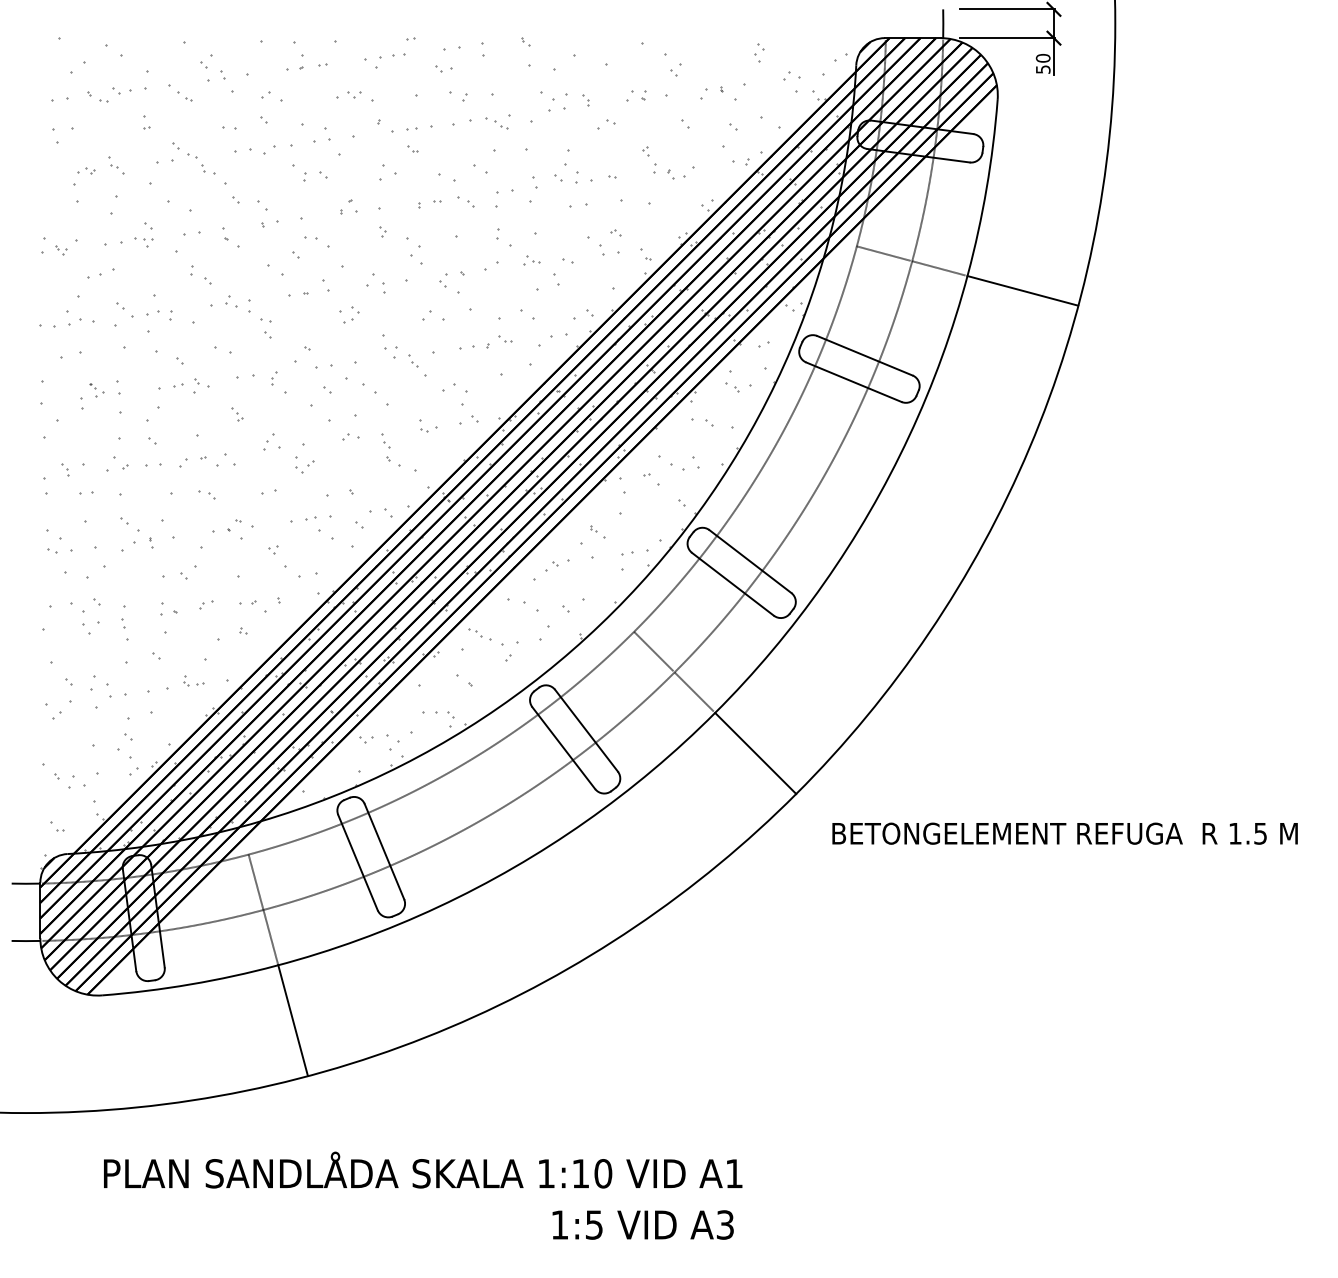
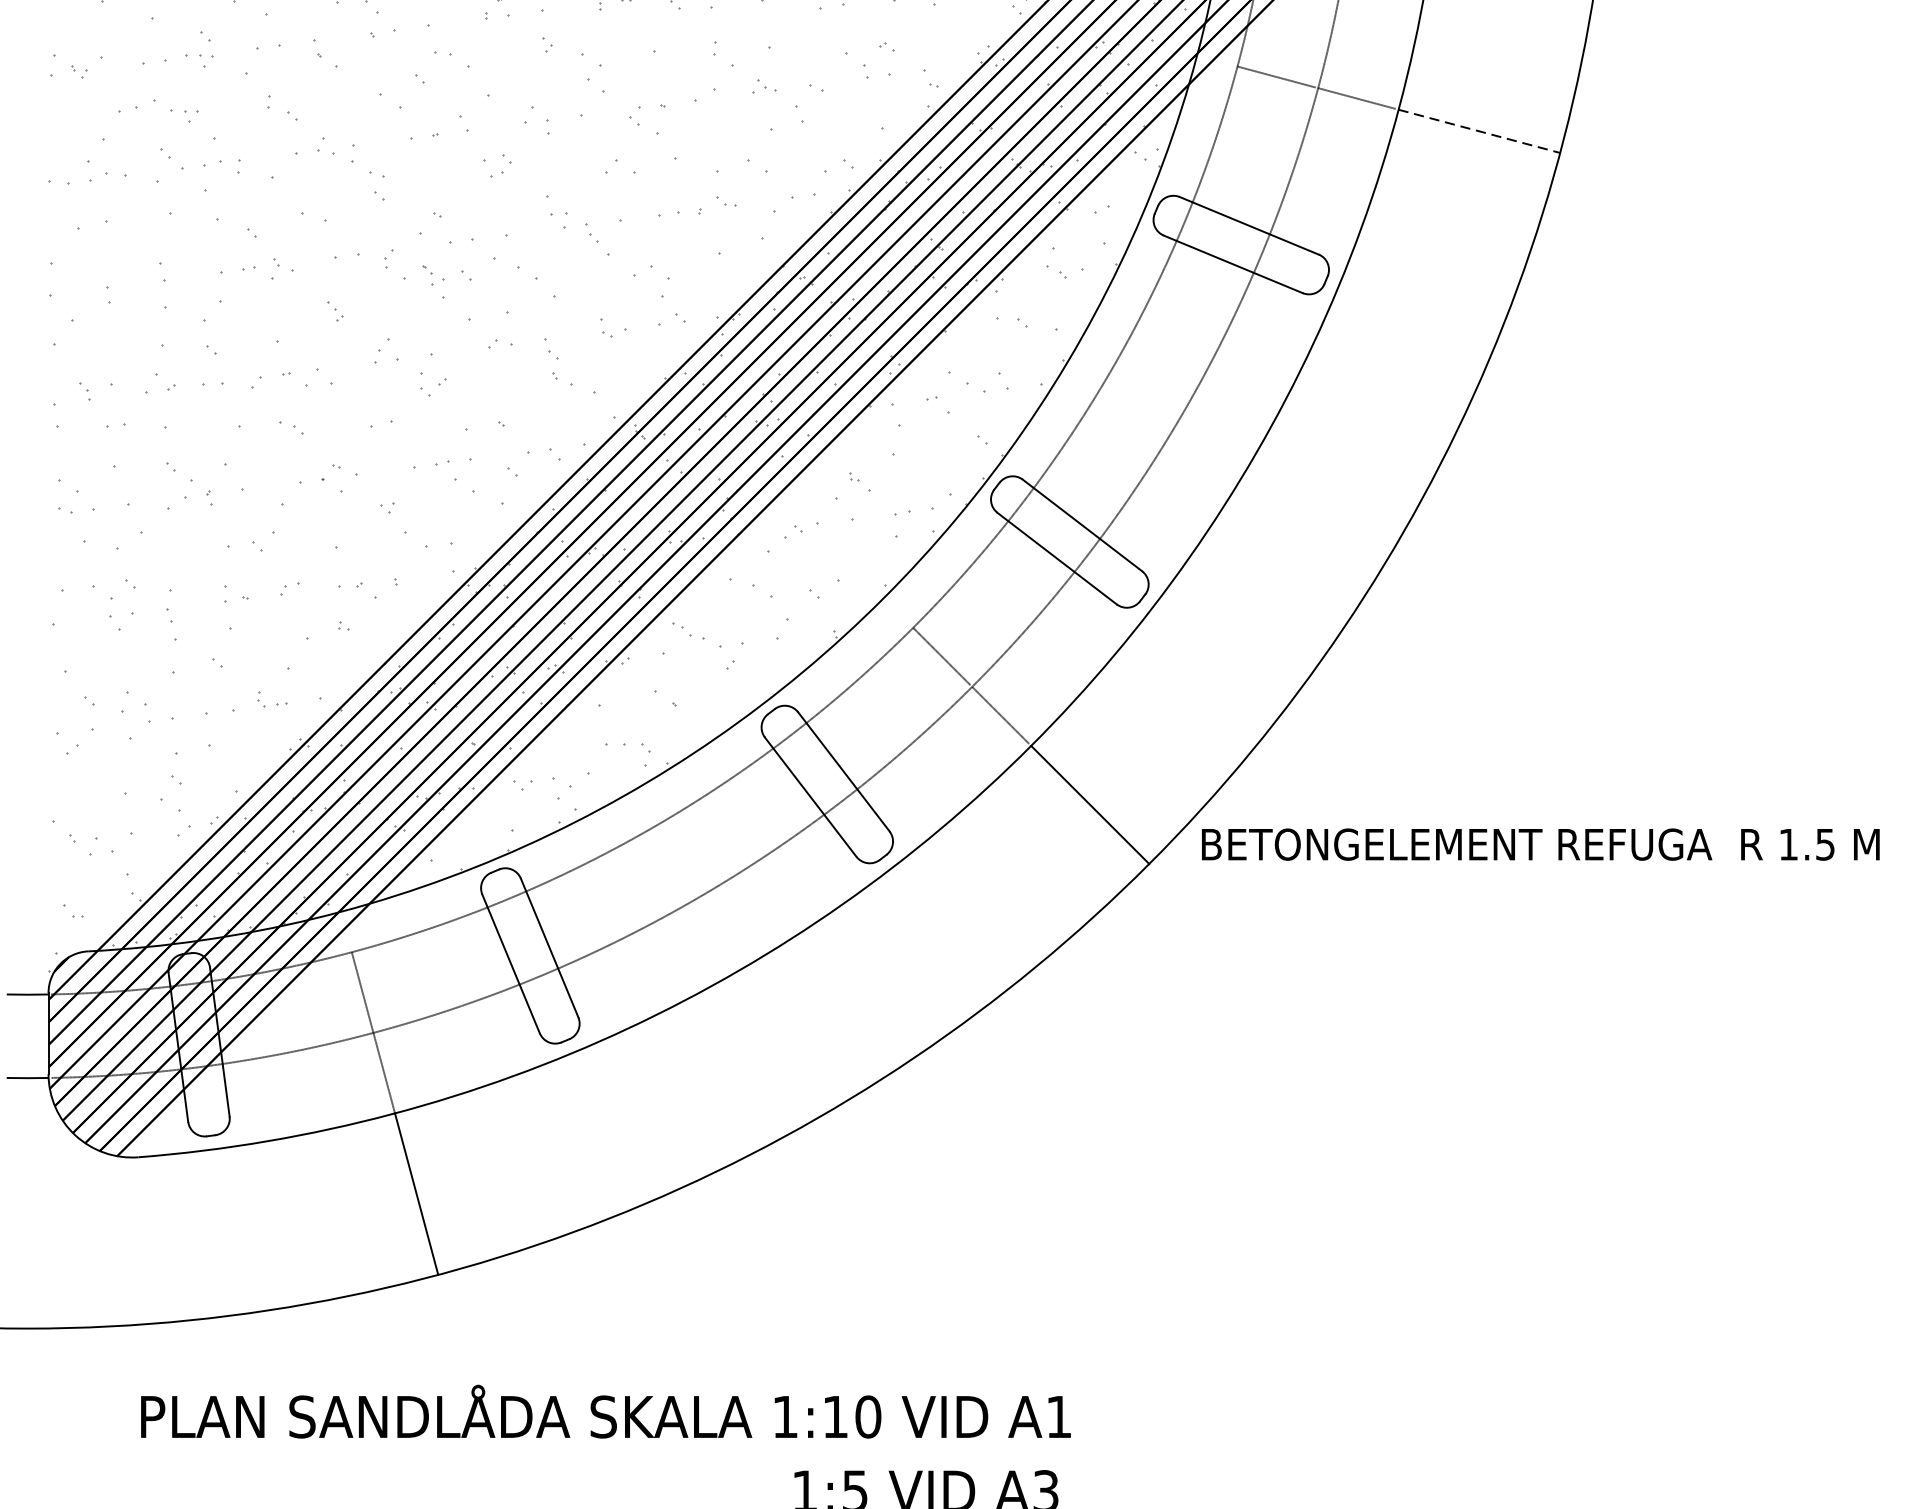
part: (133, 280) -> (184, 116), added
line: (1023, 290) -> (1480, 130), solid -> dashed
part: (96, 390) -> (433, 276), moved
text: (1064, 833) -> (1539, 844), moved

